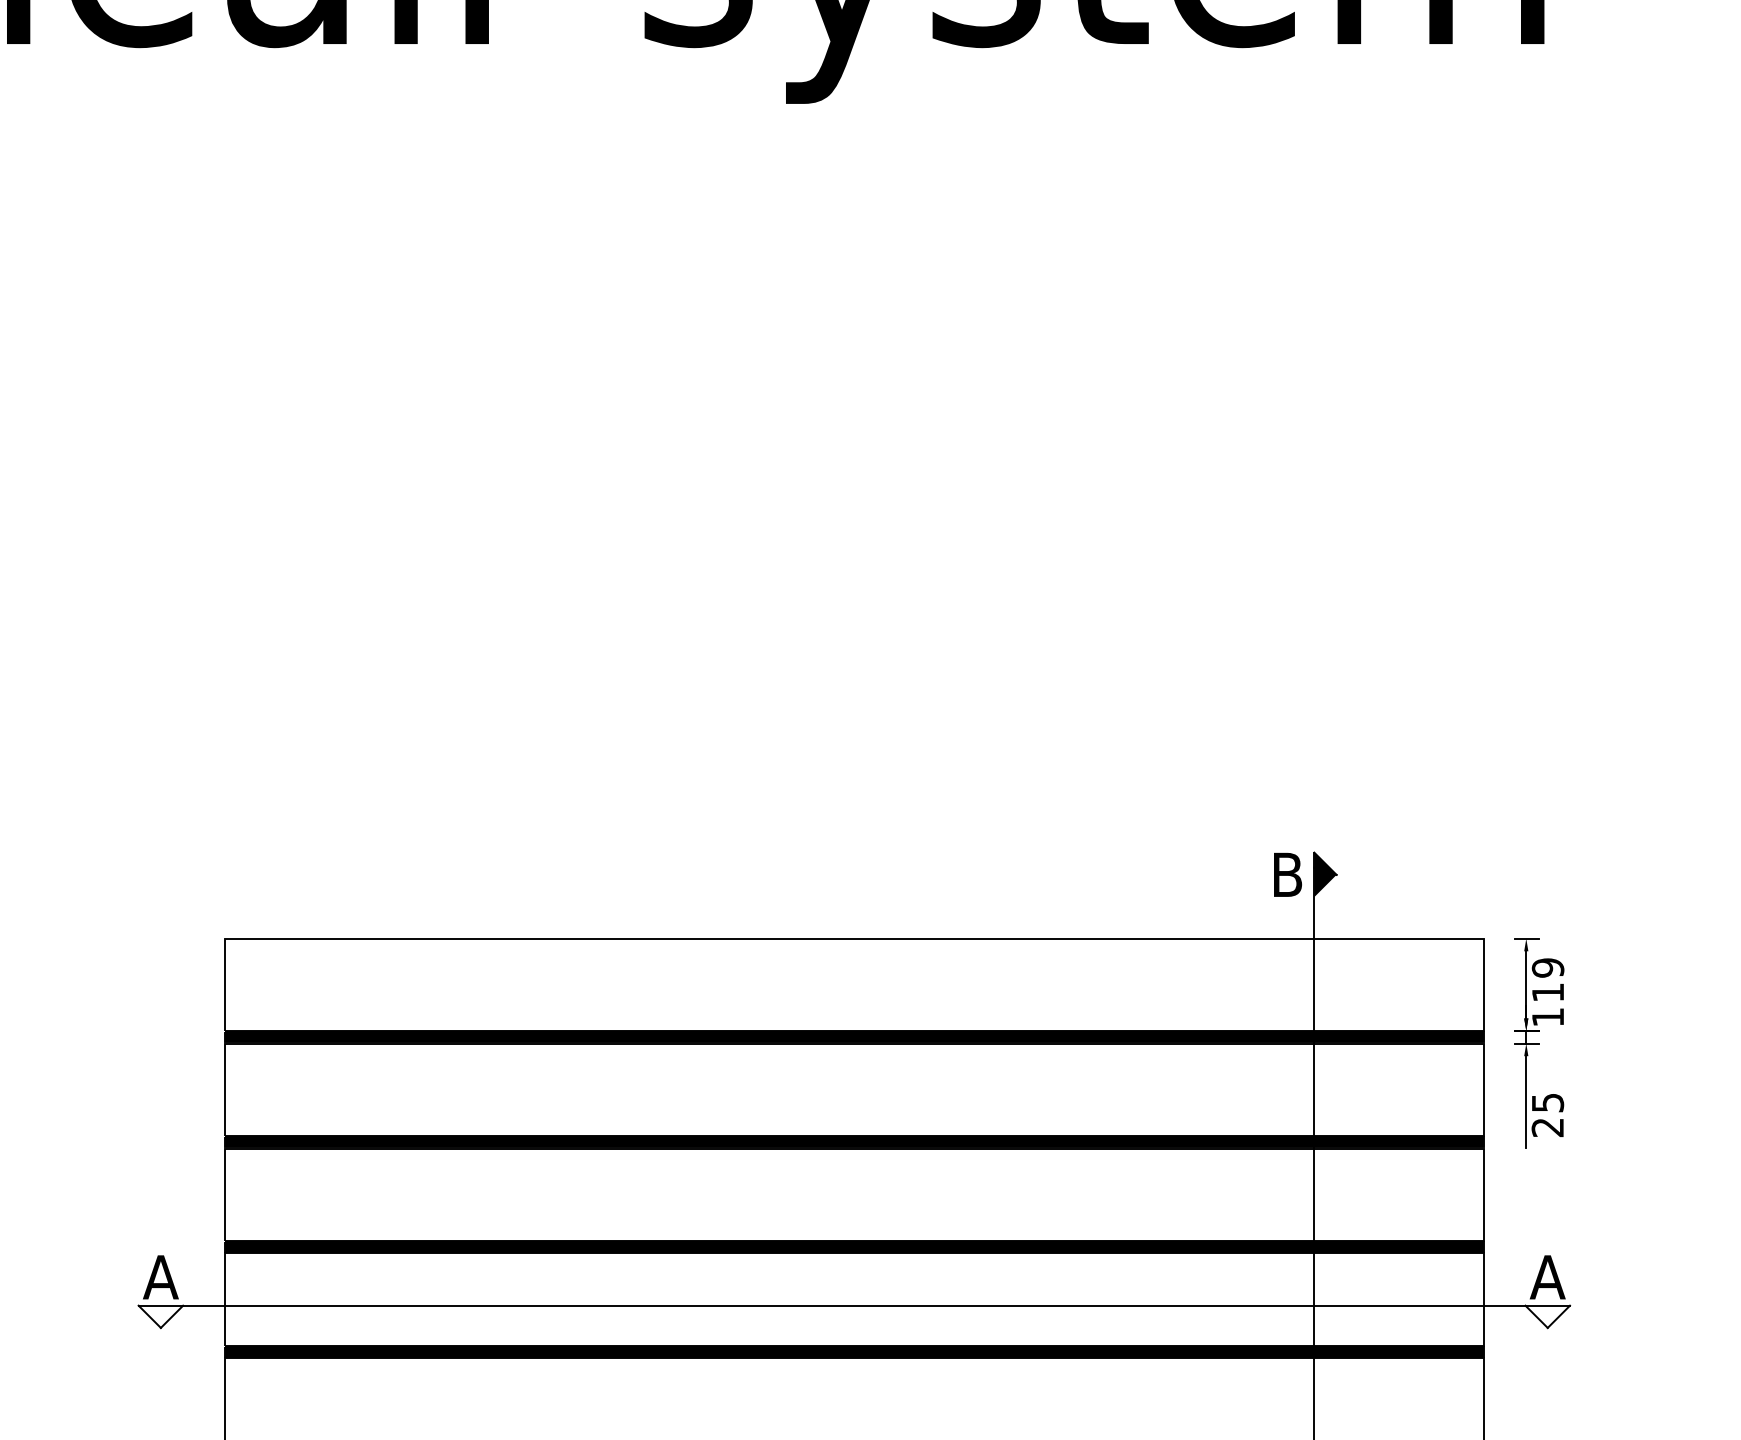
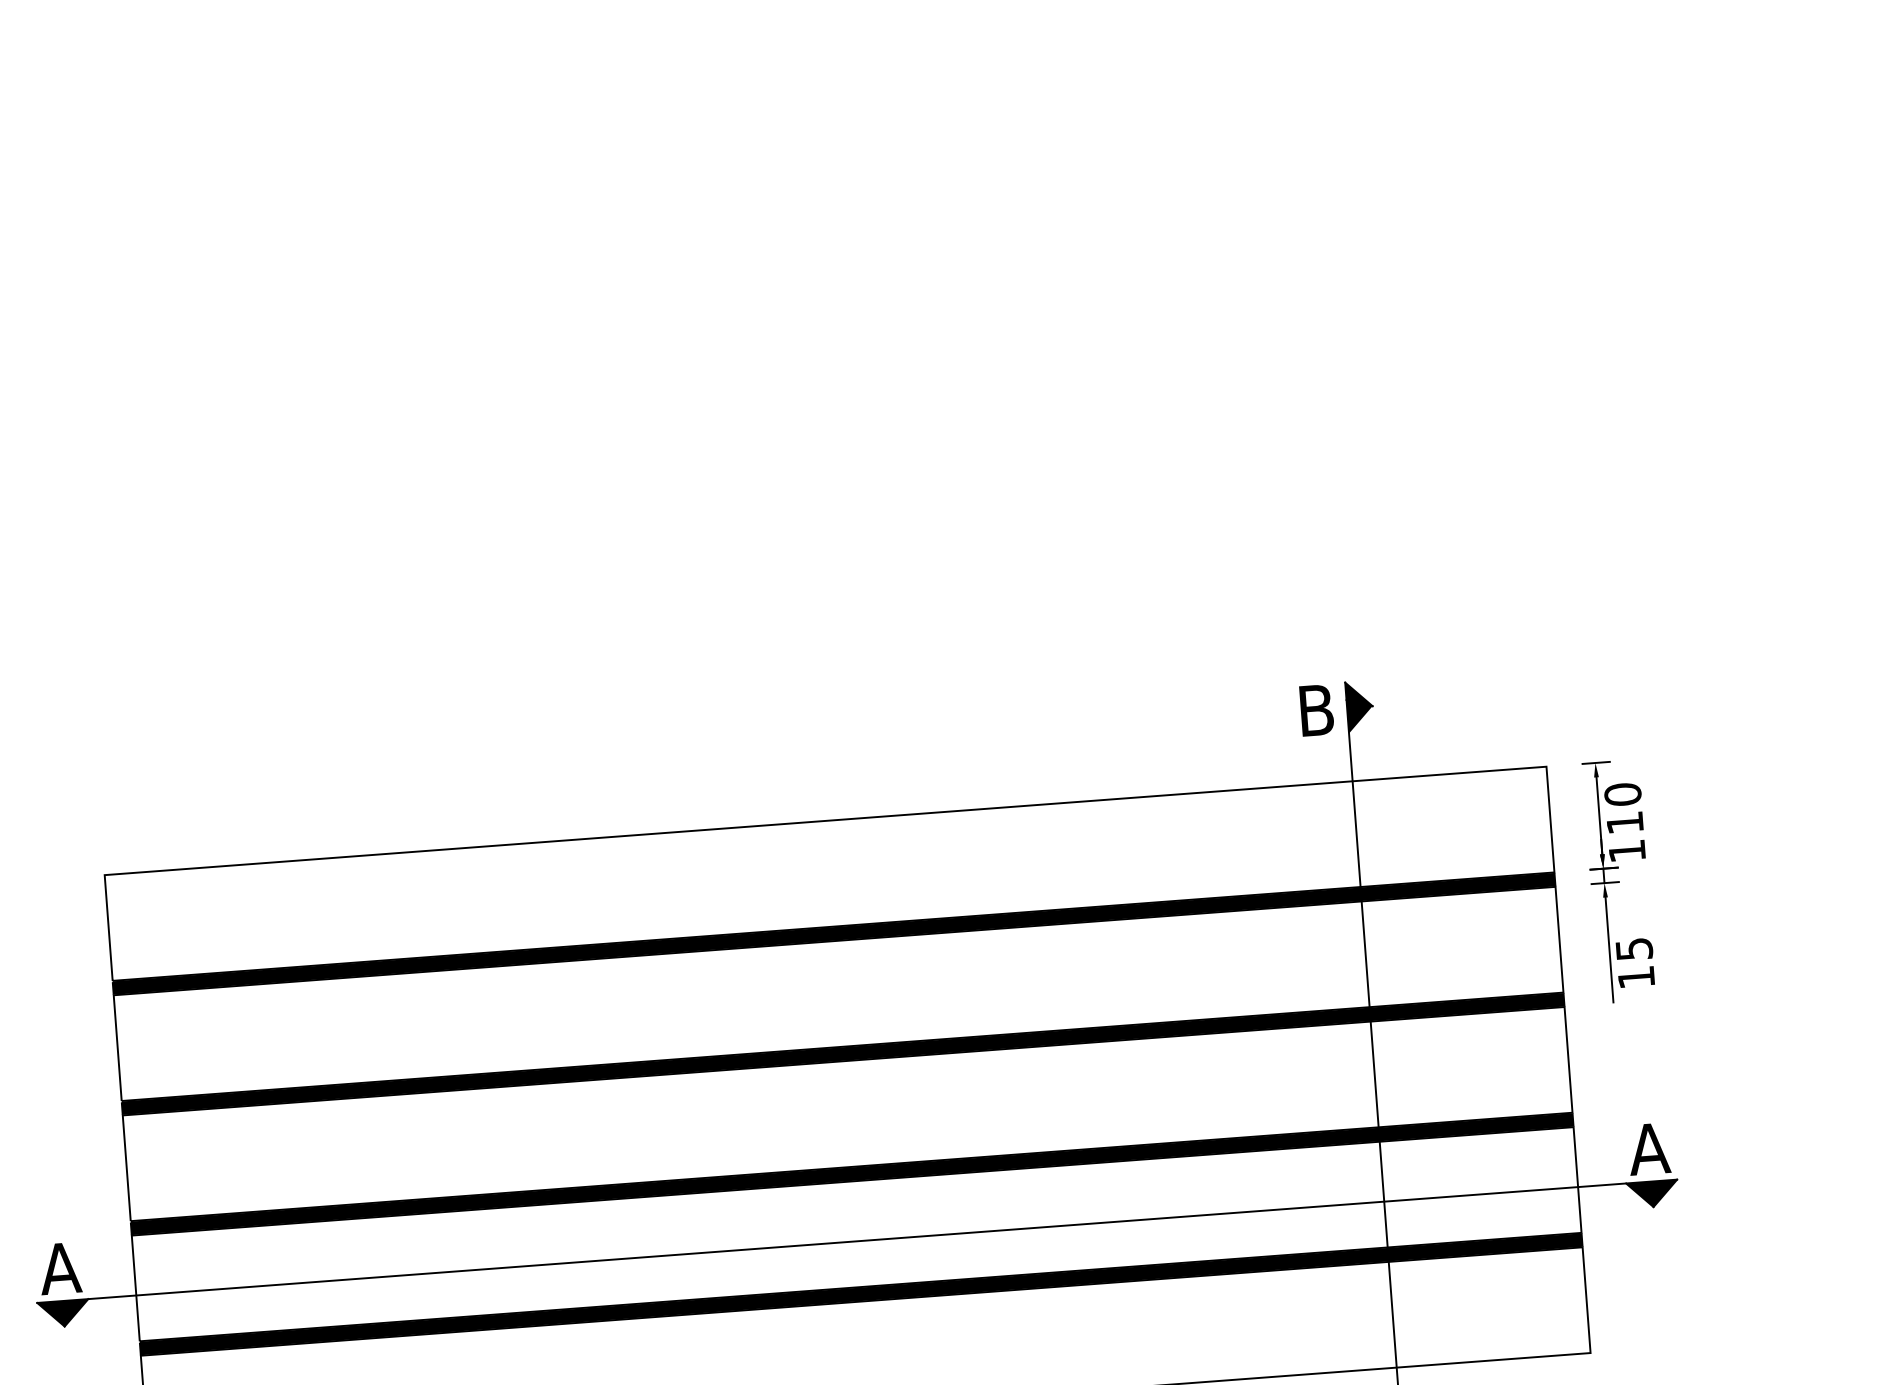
text: (1548, 967) -> (1623, 794), 119 -> 110
text: (1547, 1127) -> (1636, 977), 25 -> 15
fill: (160, 1316) -> (63, 1313), added
fill: (1547, 1316) -> (1652, 1193), added

